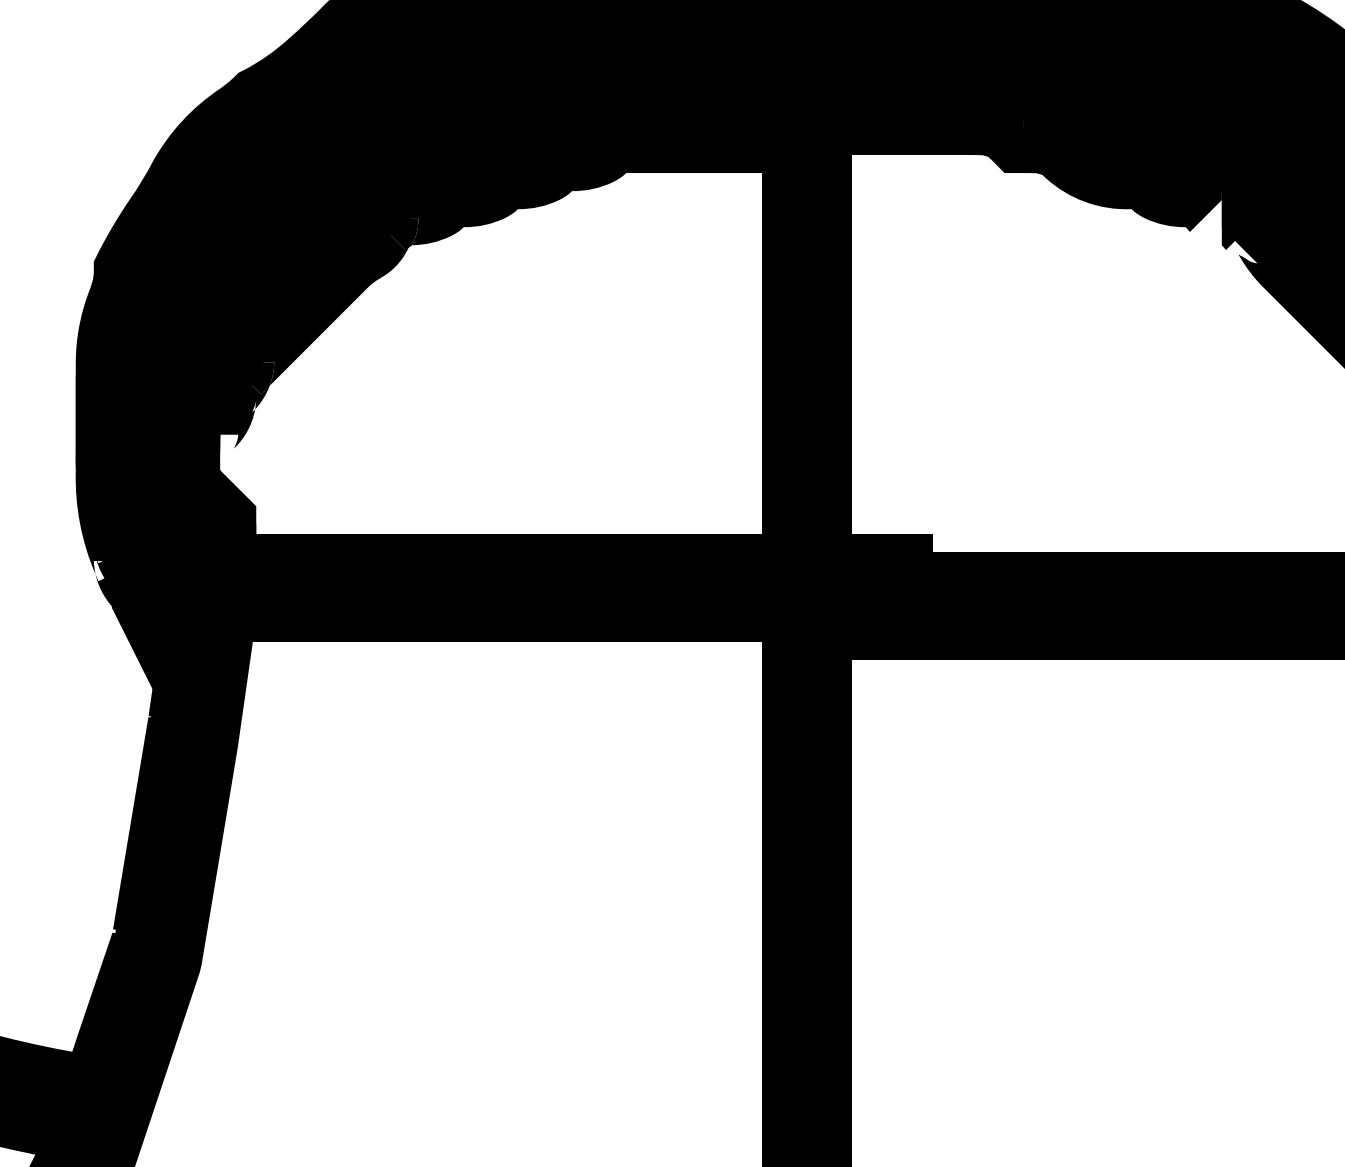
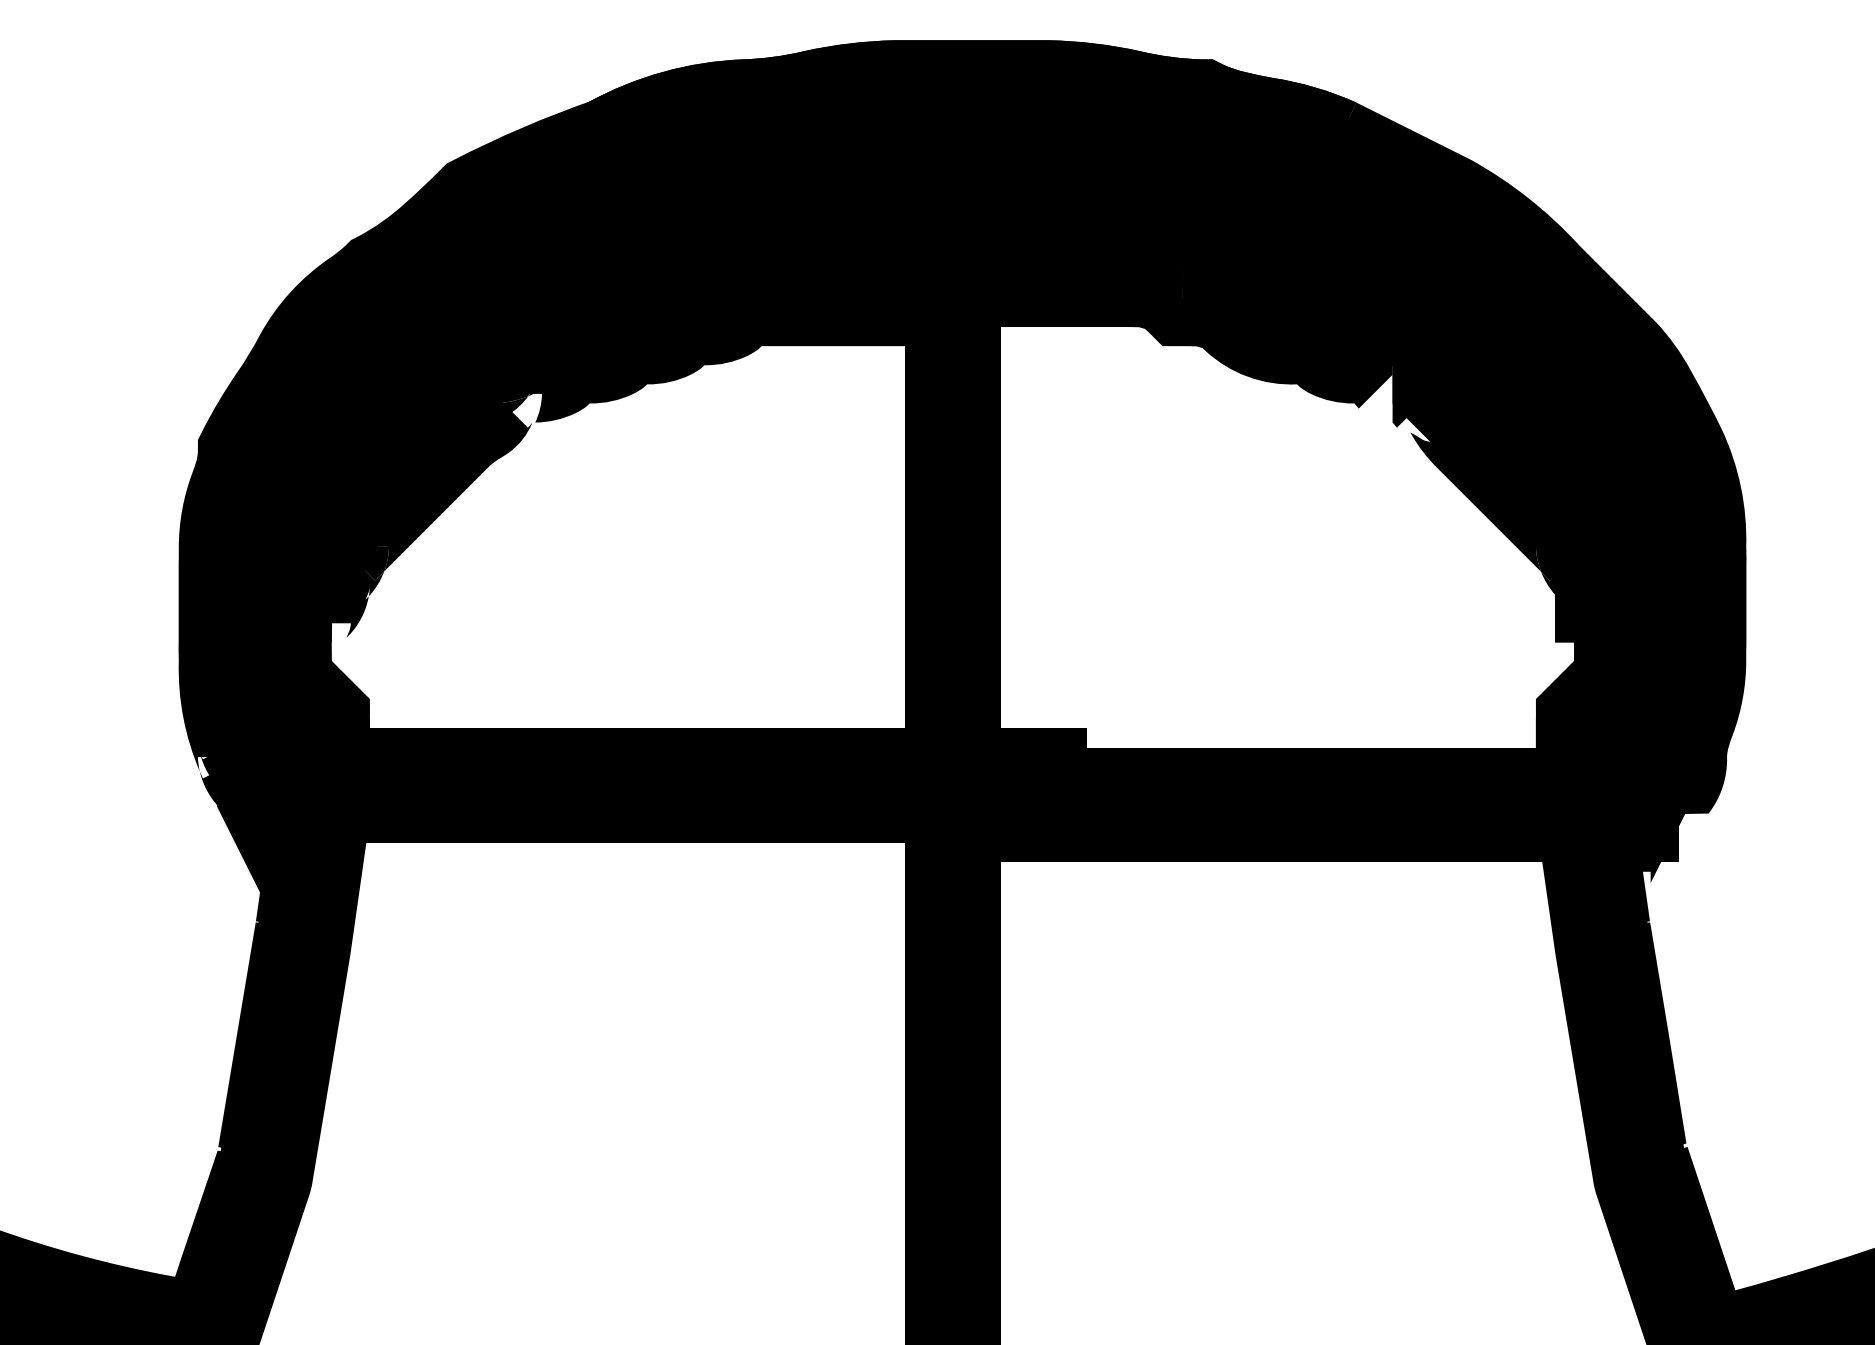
fill: (395, 233) -> (517, 410), removed

